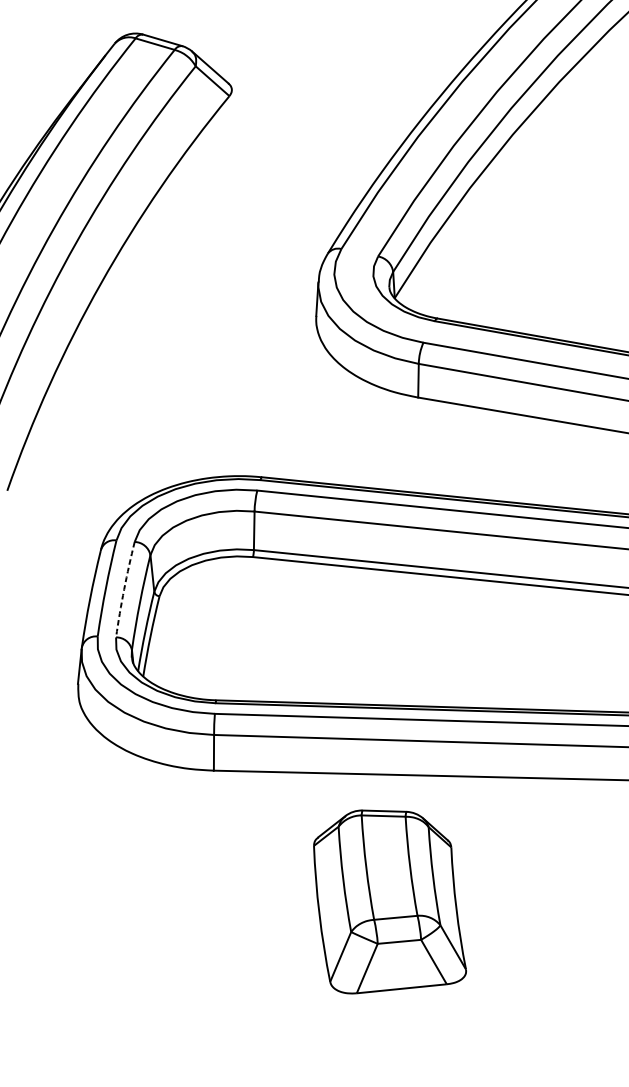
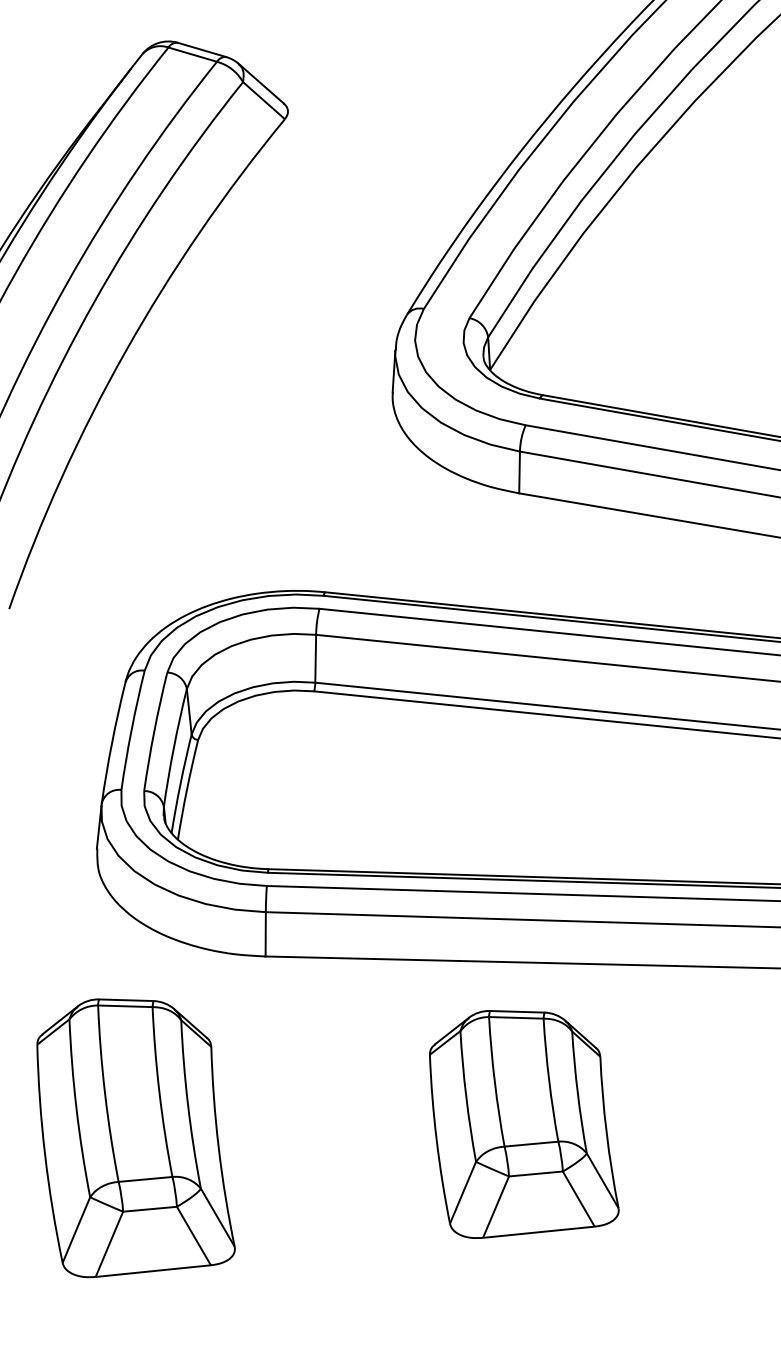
arc: (124, 589) -> (154, 731), dashed -> solid
part: (390, 901) -> (524, 1124), moved
part: (109, 917) -> (135, 1138), added

